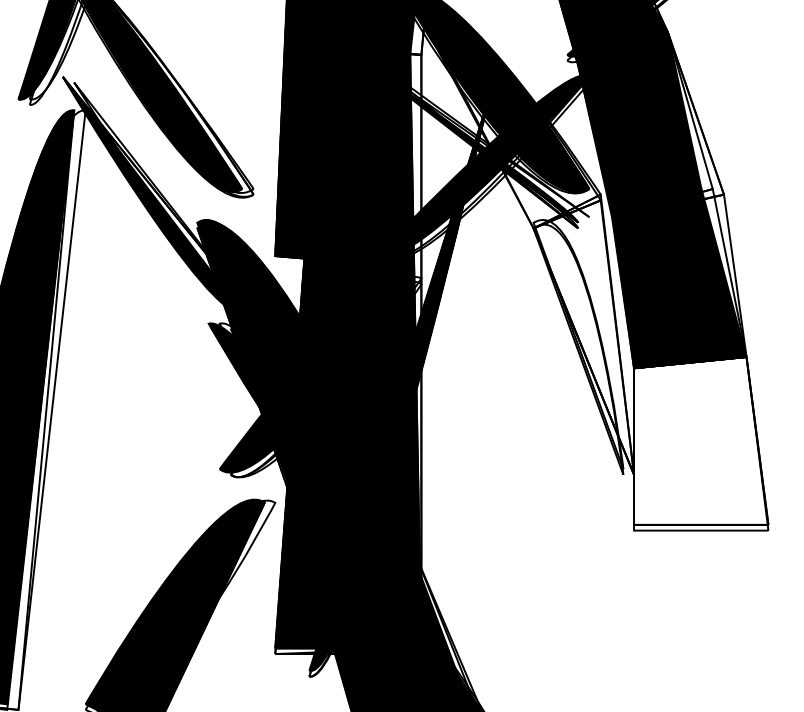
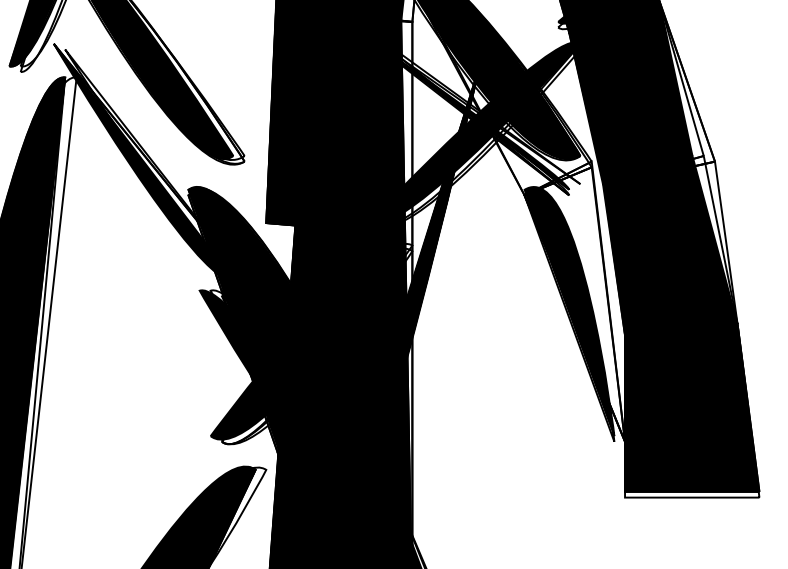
fill: (578, 344) -> (569, 311), added
fill: (701, 440) -> (692, 407), added

